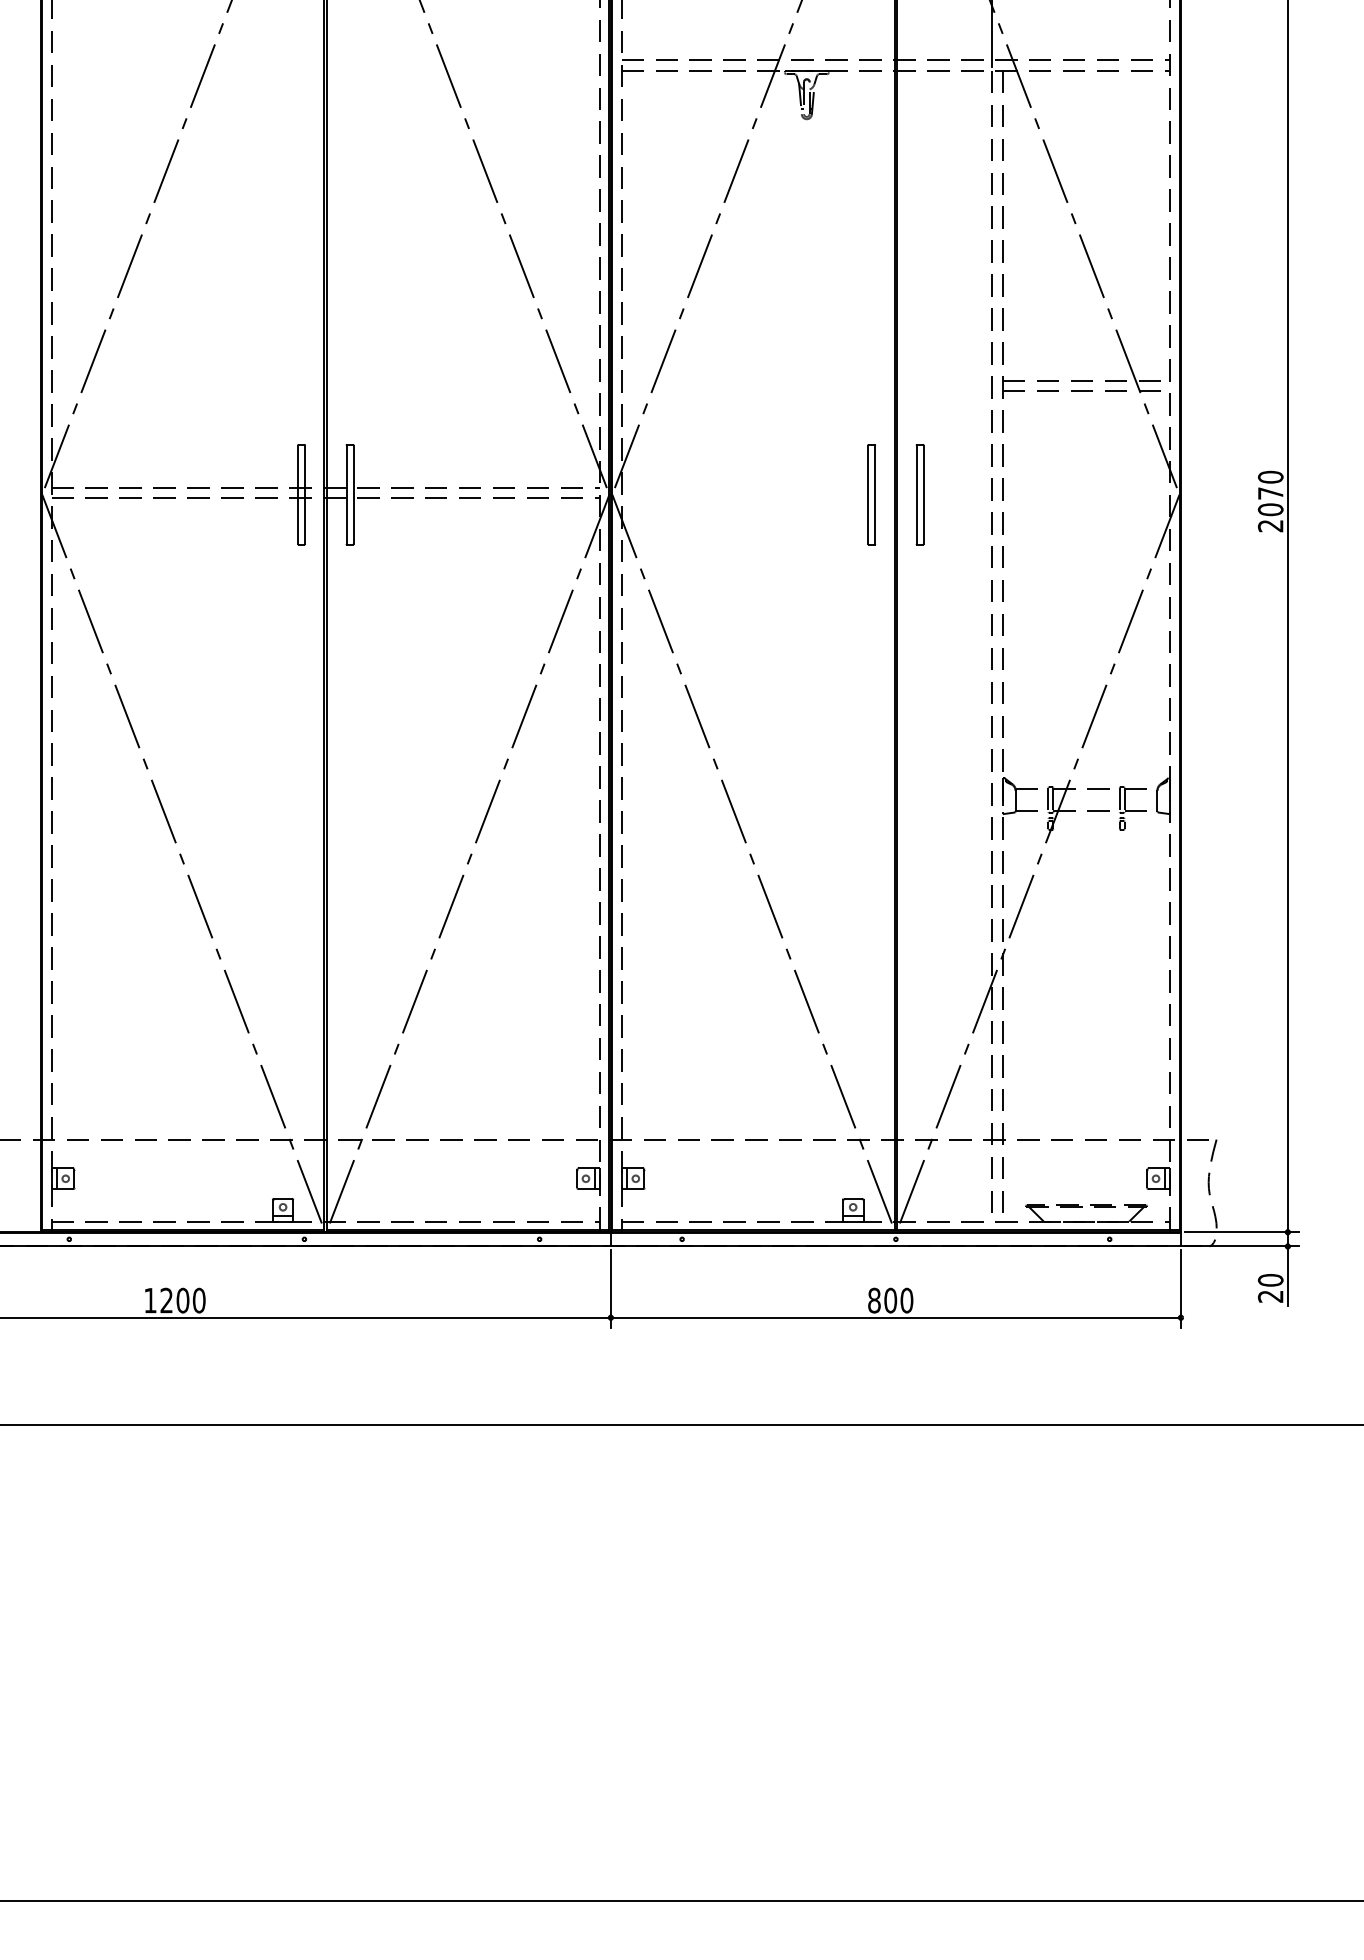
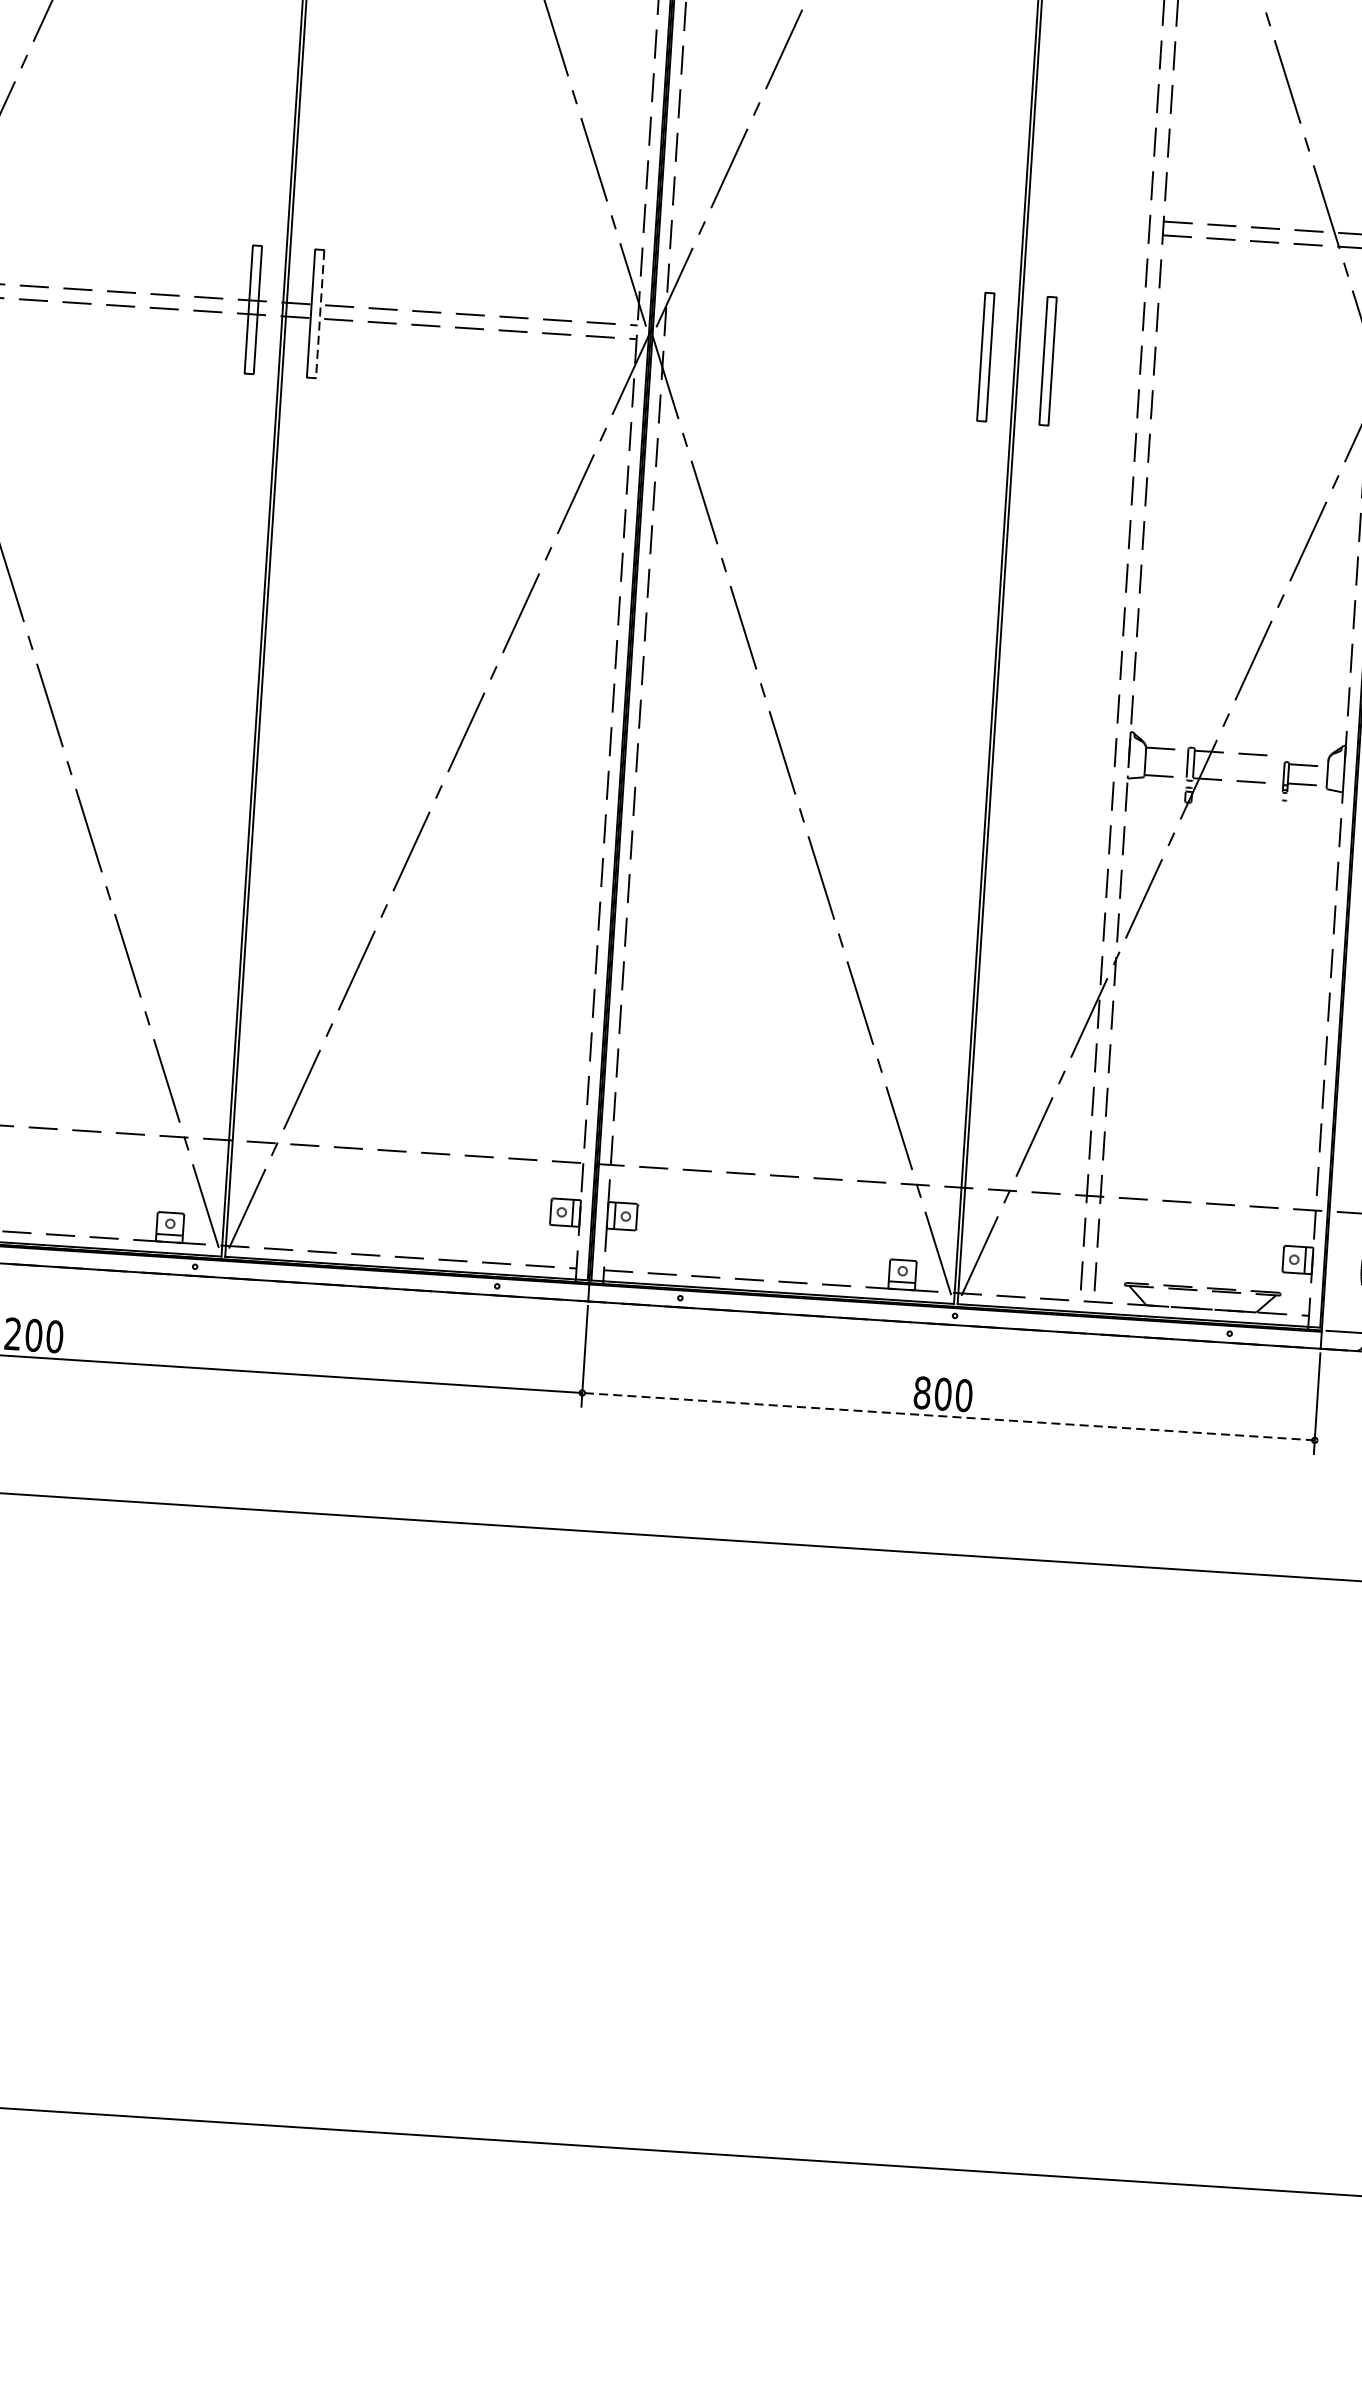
line: (353, 495) -> (319, 315), solid -> dashed
part: (1132, 808) -> (1294, 782), size x0.7
line: (895, 1317) -> (948, 1416), solid -> dashed

